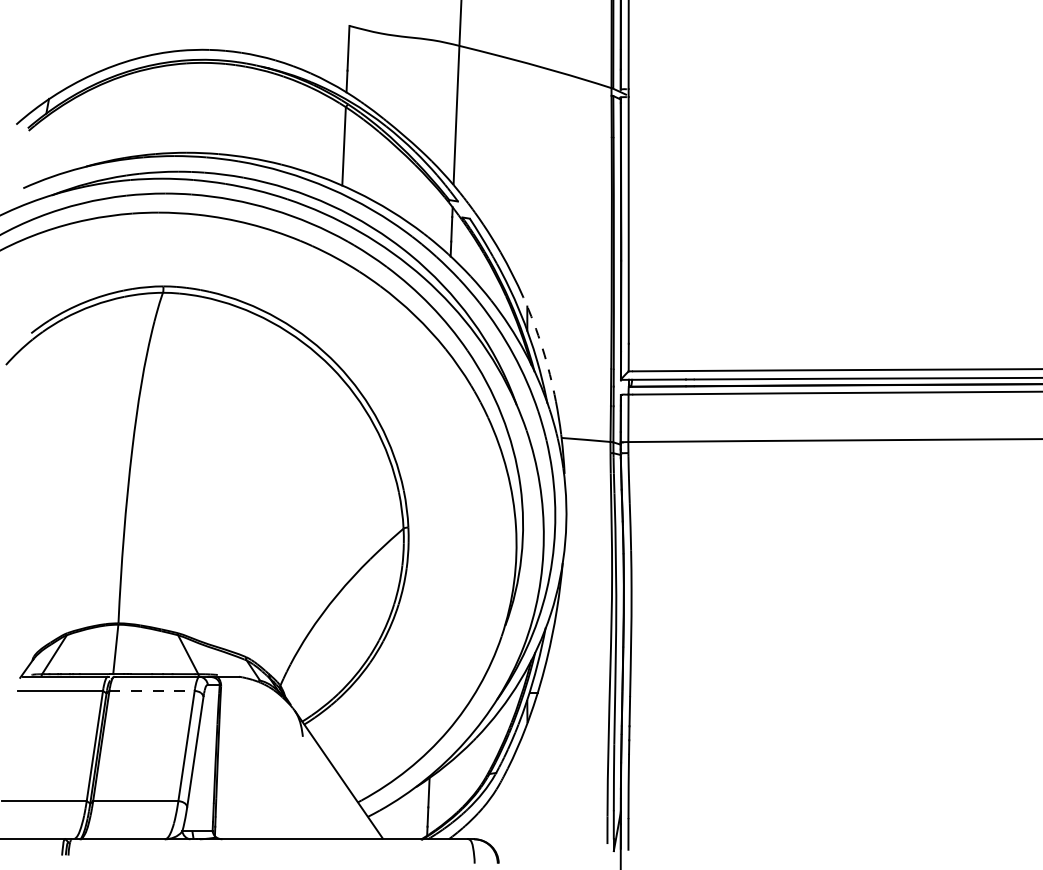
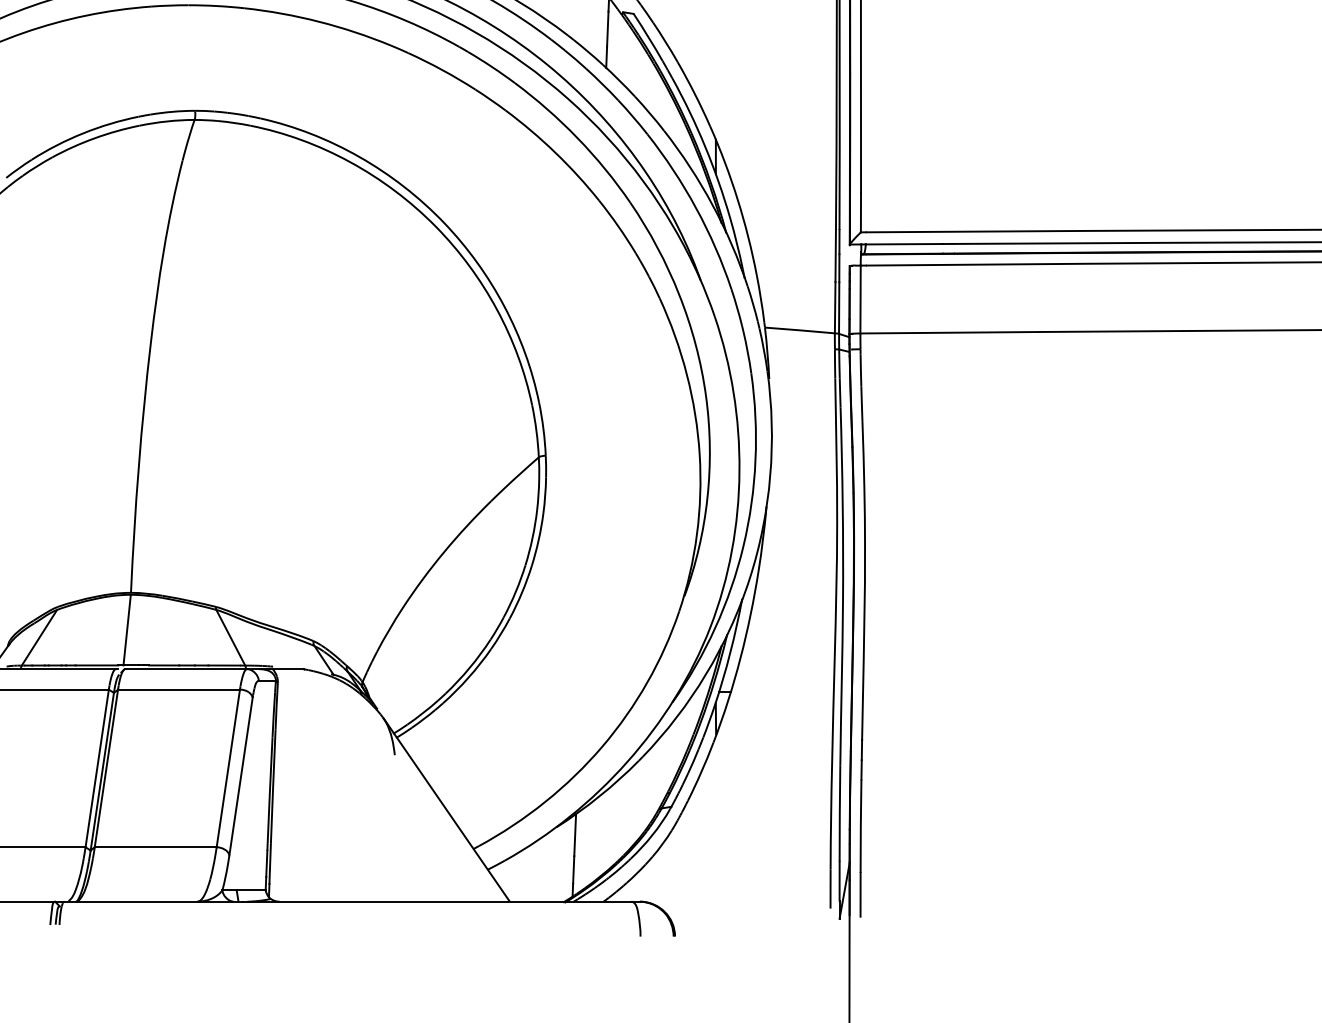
arc: (542, 348) -> (737, 199), dashed -> solid
line: (152, 691) -> (179, 690), dashed -> solid

